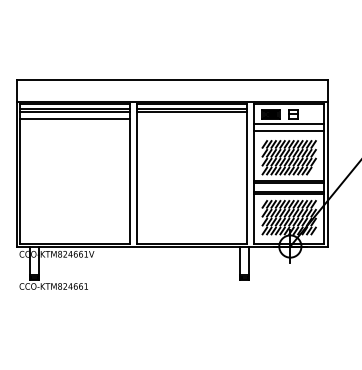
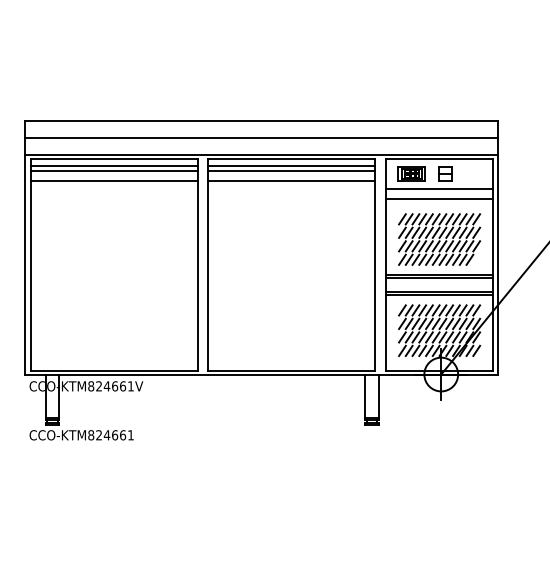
line: (171, 91) -> (260, 138), added
line: (191, 118) -> (290, 179), added

